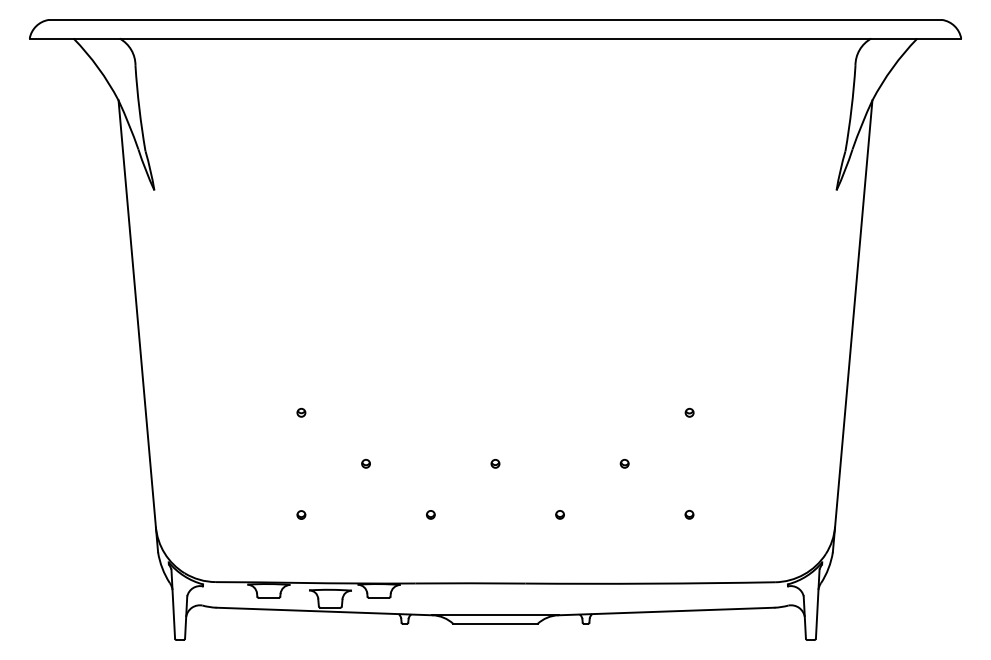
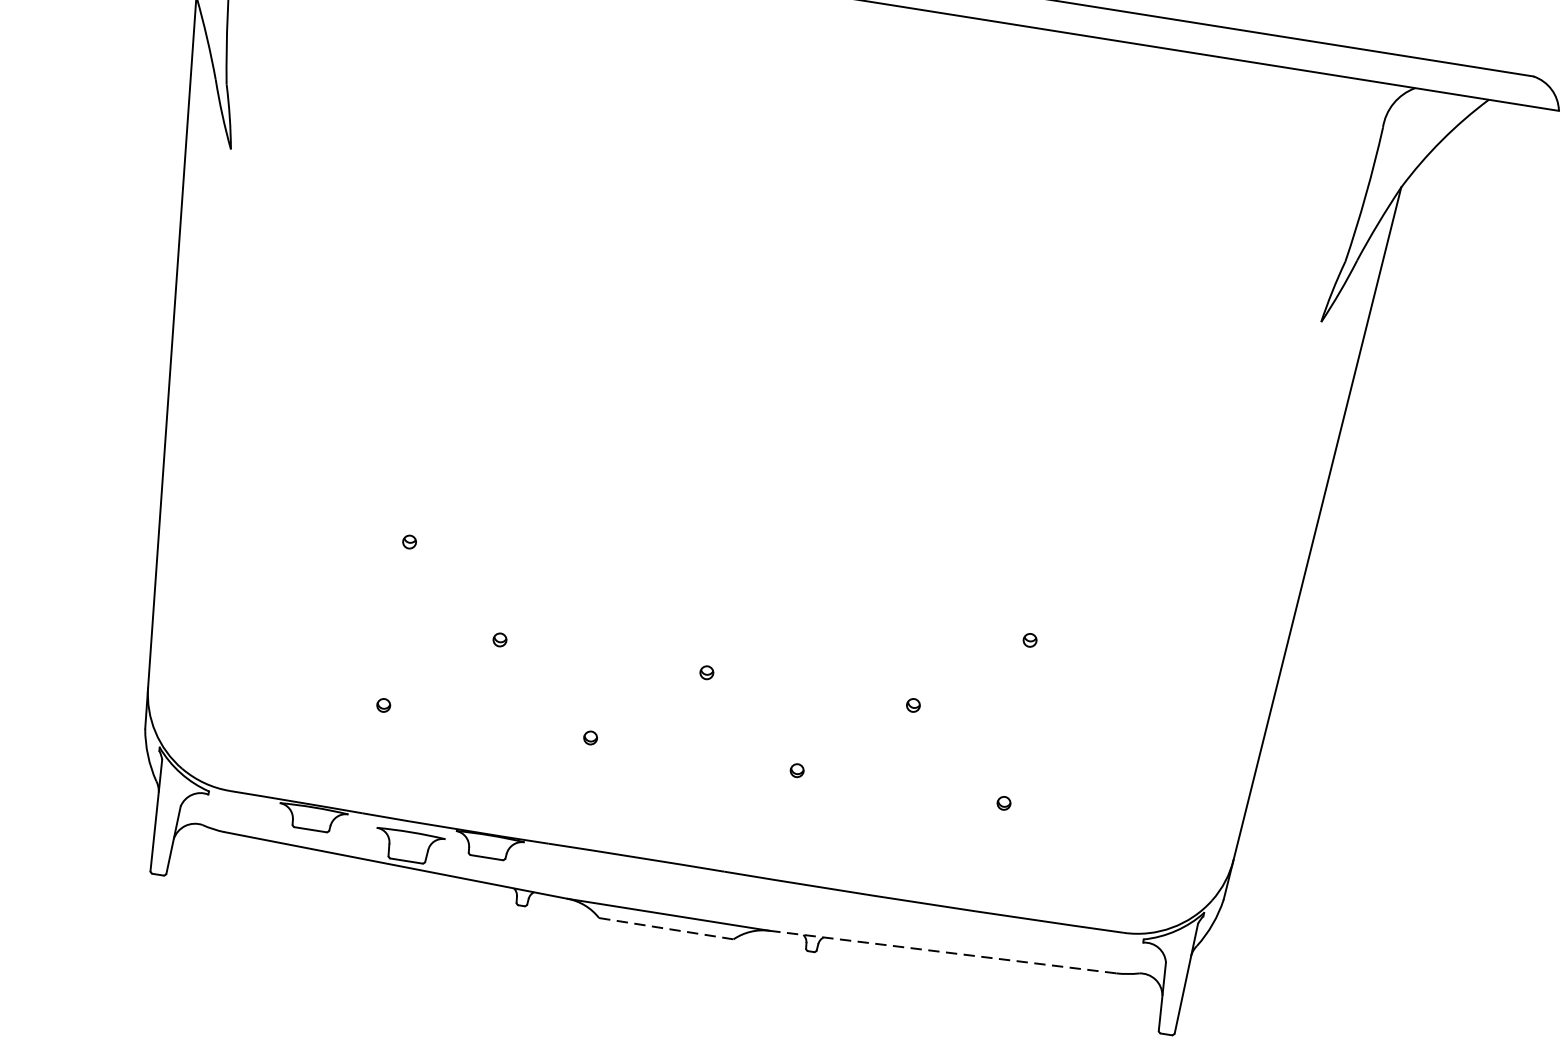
line: (666, 611) -> (942, 952), solid -> dashed
line: (495, 623) -> (666, 927), solid -> dashed

